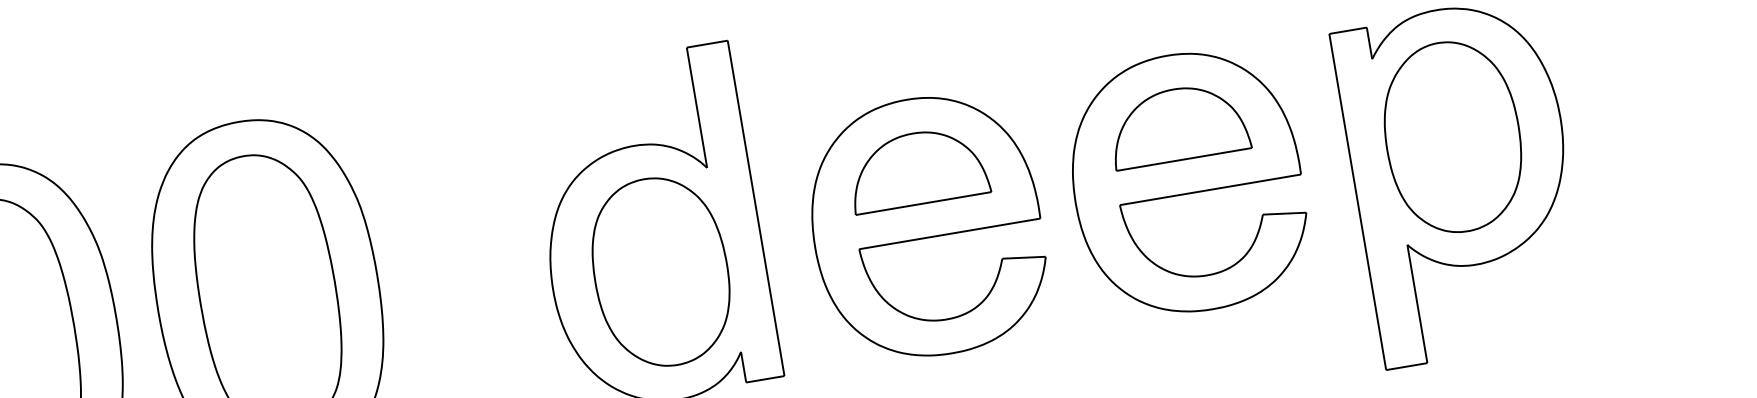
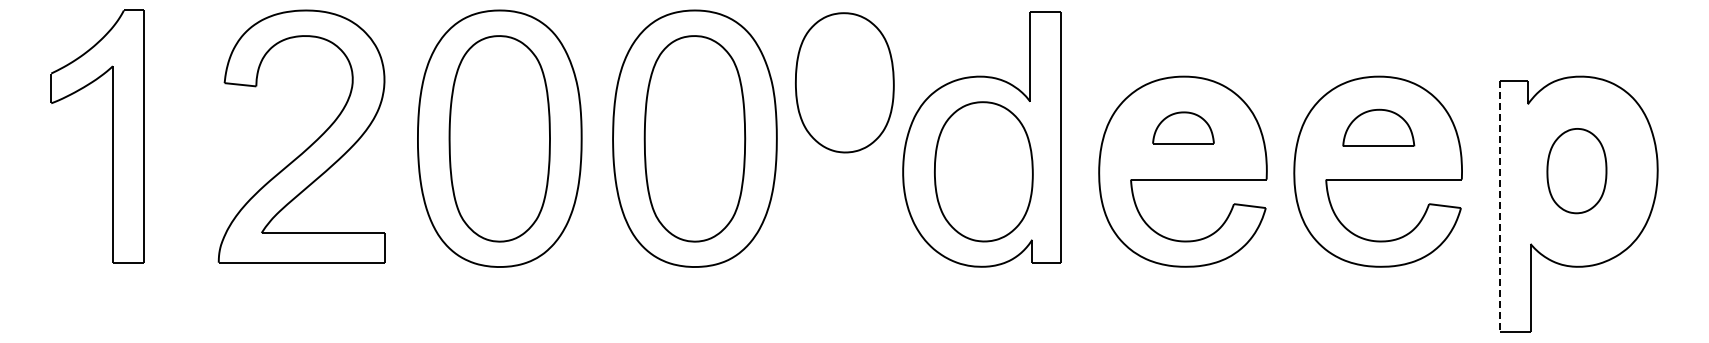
part: (1177, 123) -> (1378, 127), size x0.7
part: (1452, 136) -> (1576, 170), size x0.6
part: (917, 167) -> (1183, 127), size x0.6
part: (454, 184) -> (844, 82), added
line: (1357, 201) -> (1499, 206), solid -> dashed

